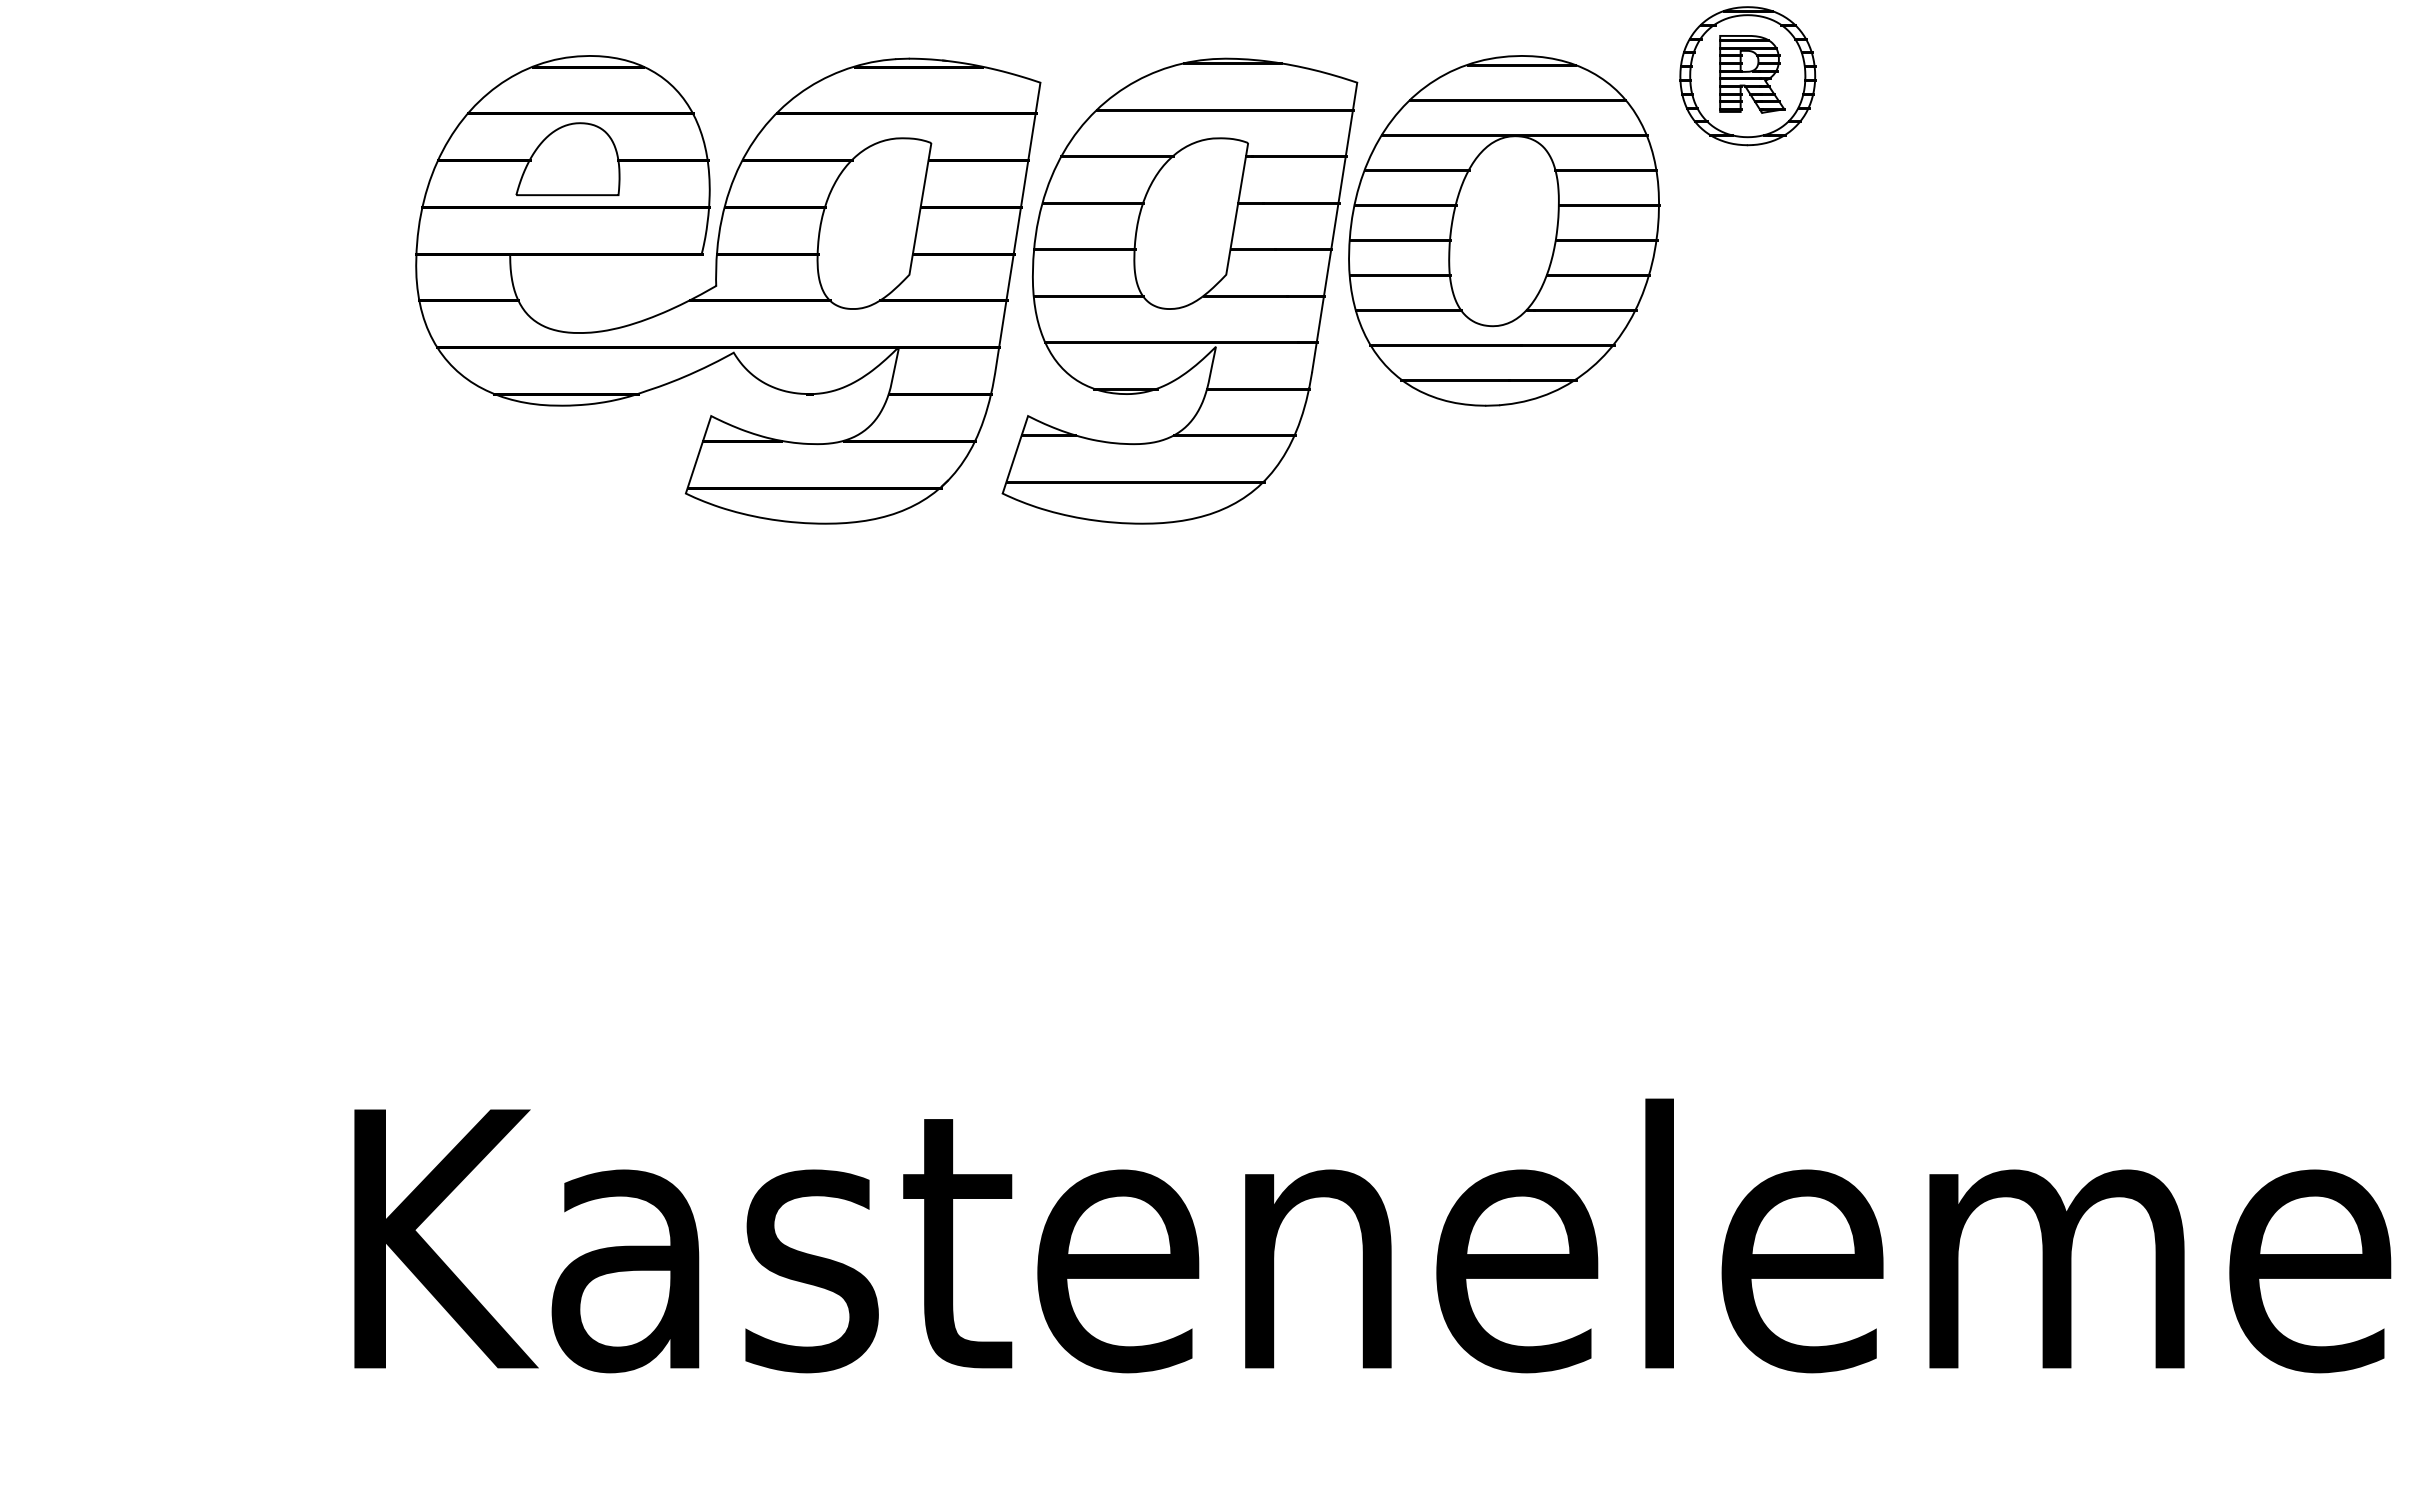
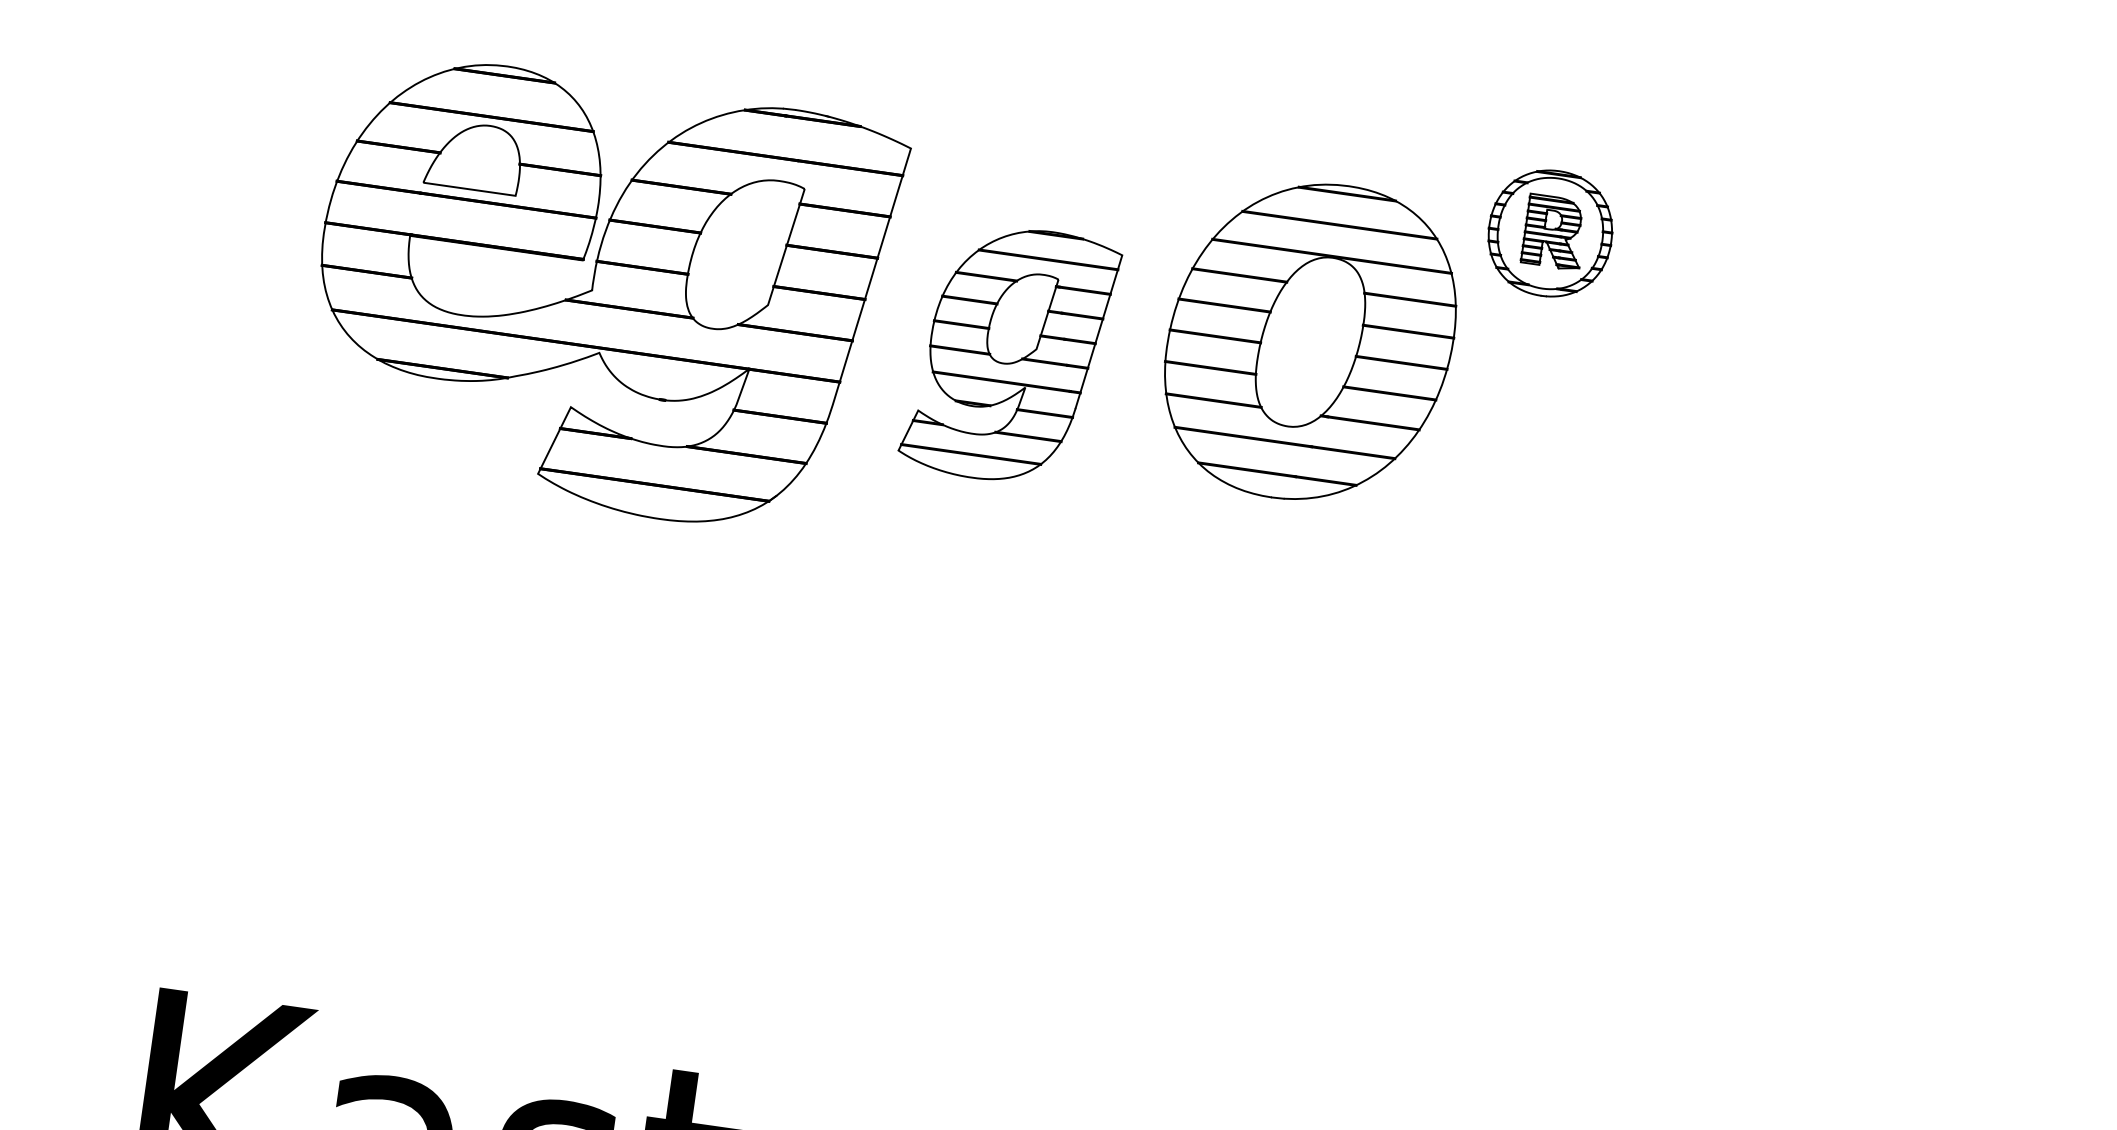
part: (1179, 290) -> (1009, 353), size x0.6

